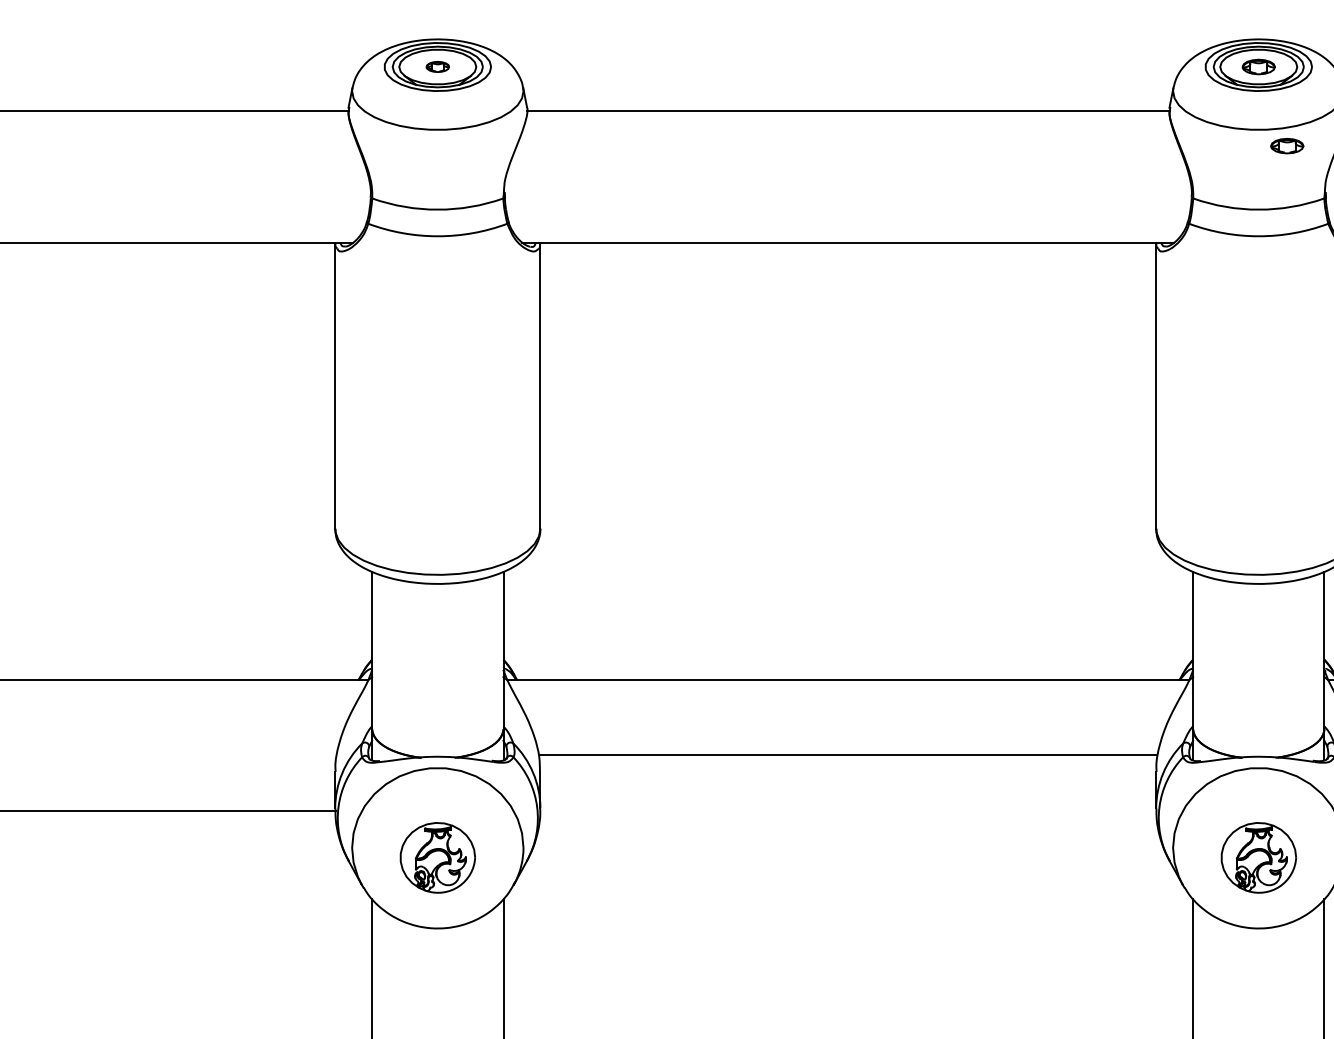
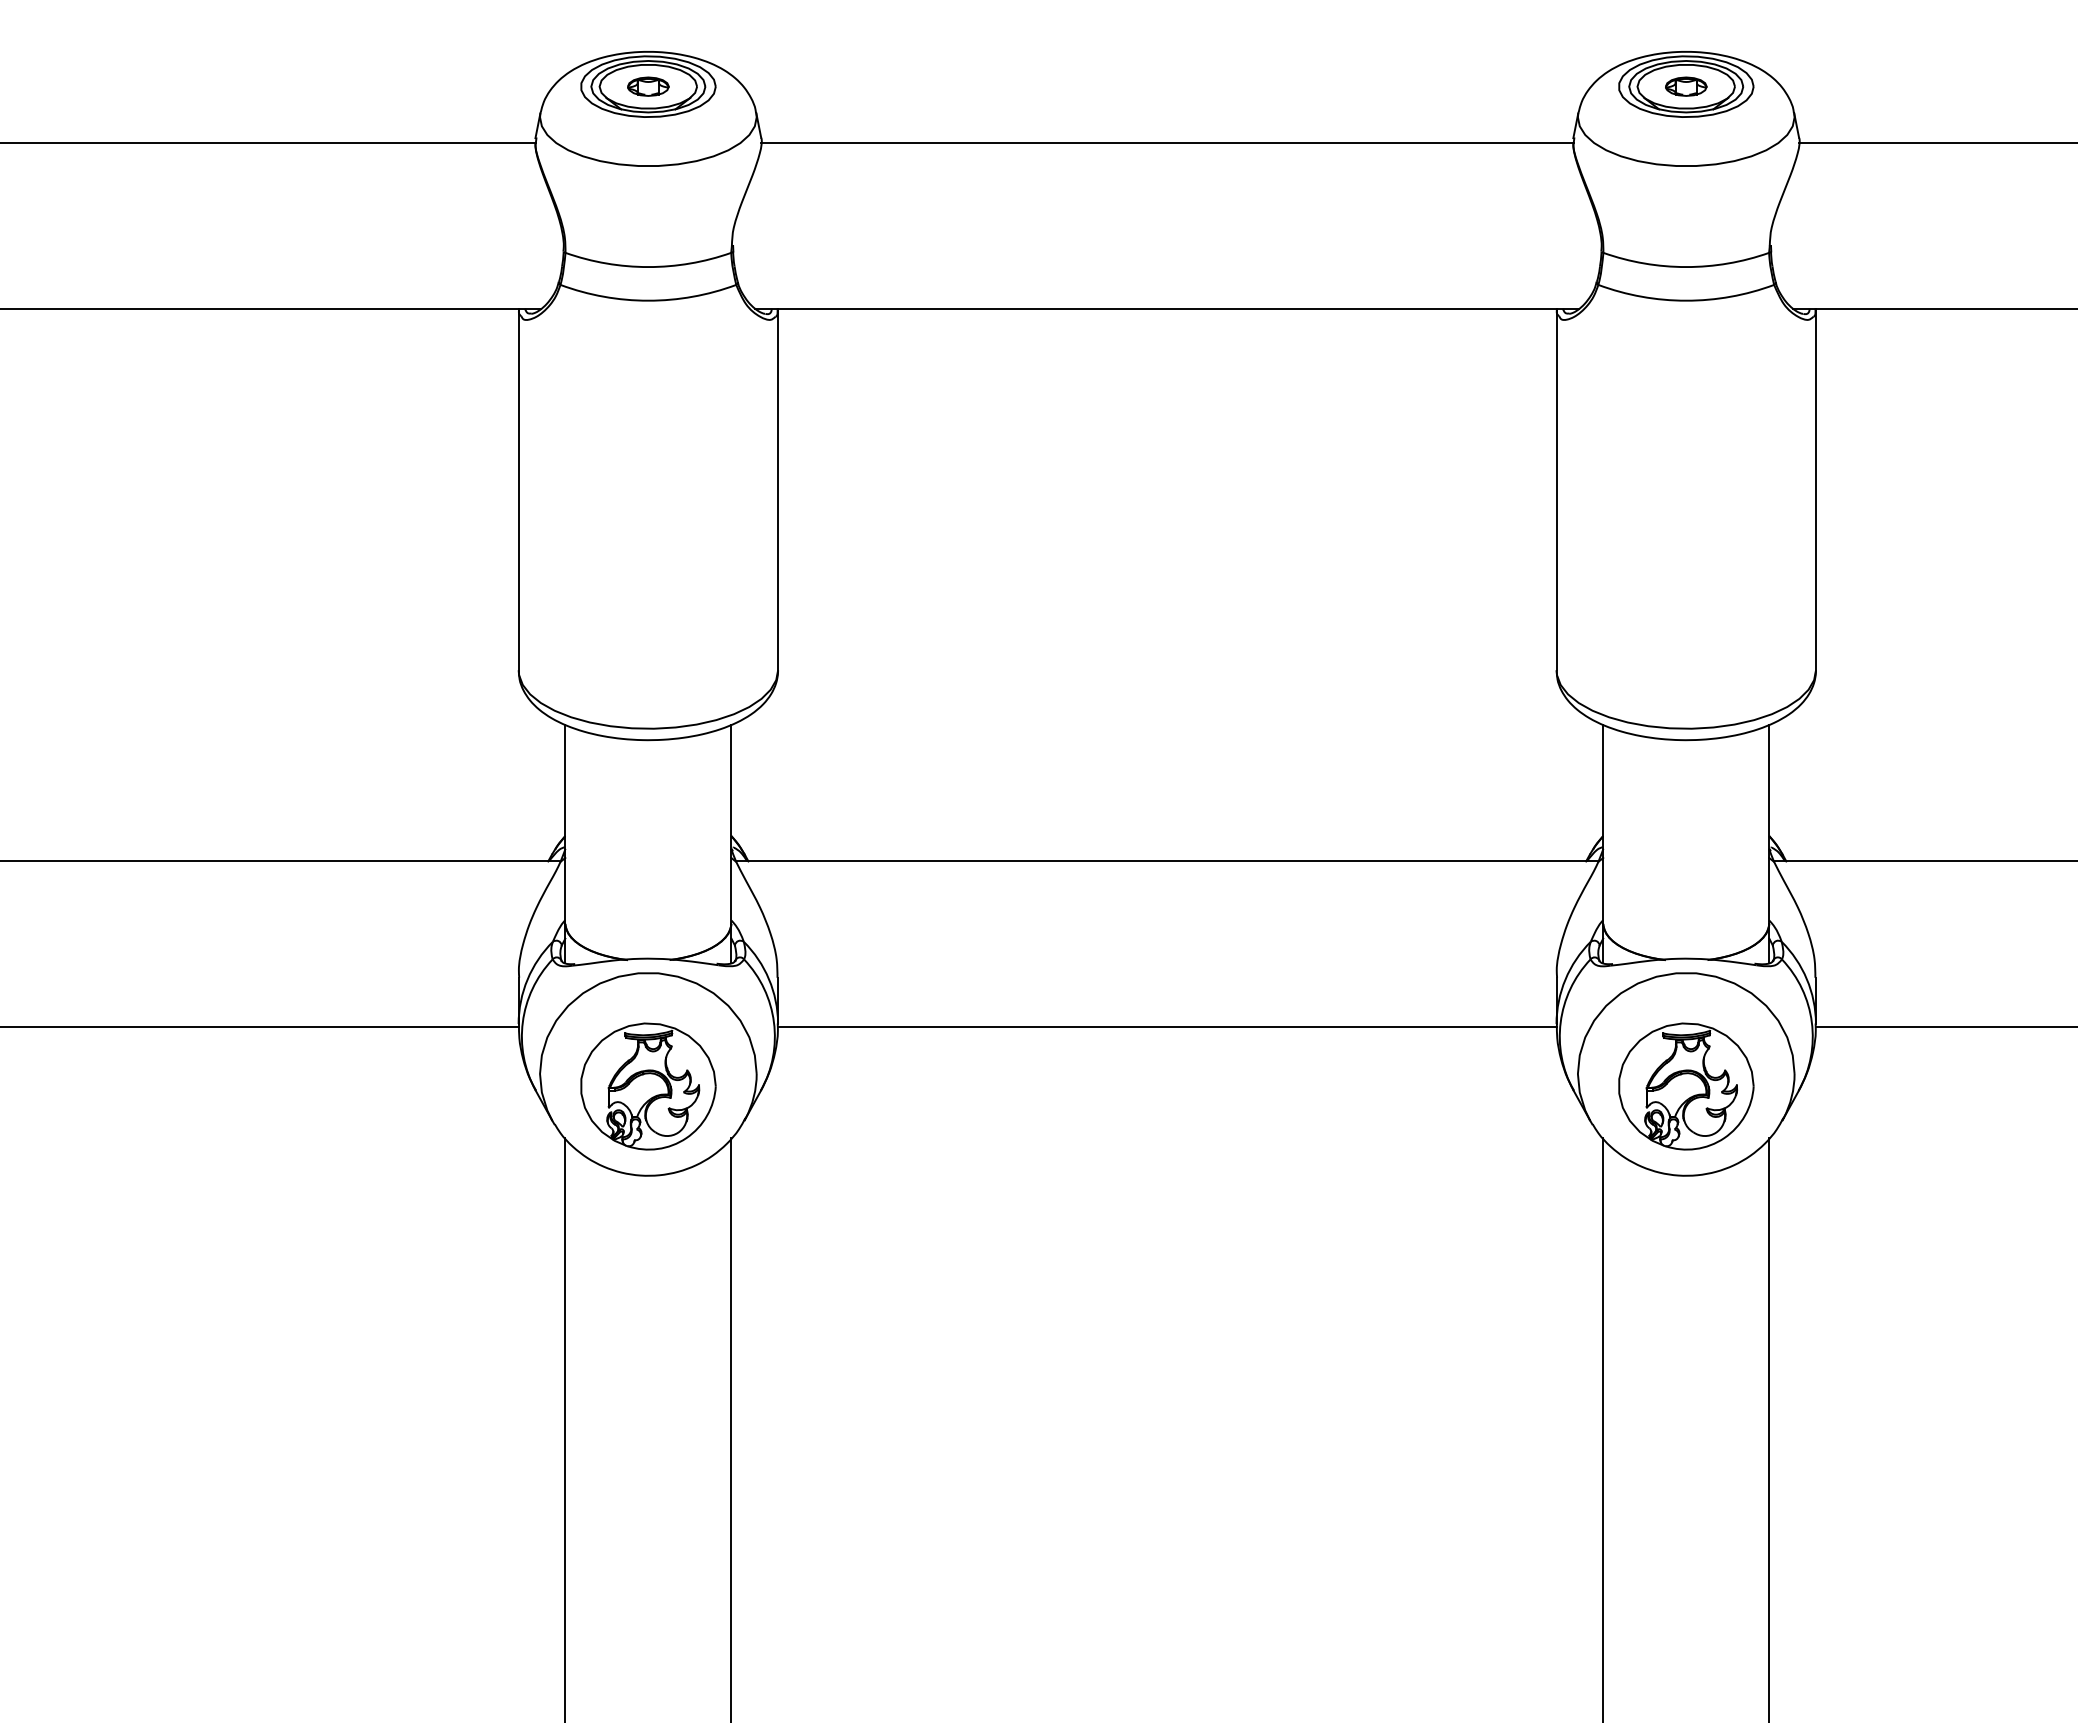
part: (437, 66) -> (648, 86), size x1.43
part: (1287, 145) -> (1722, 186), removed
line: (847, 755) -> (1166, 1027), moved
part: (437, 857) -> (648, 1086), size x1.43
part: (1258, 857) -> (1686, 1086), size x1.43

